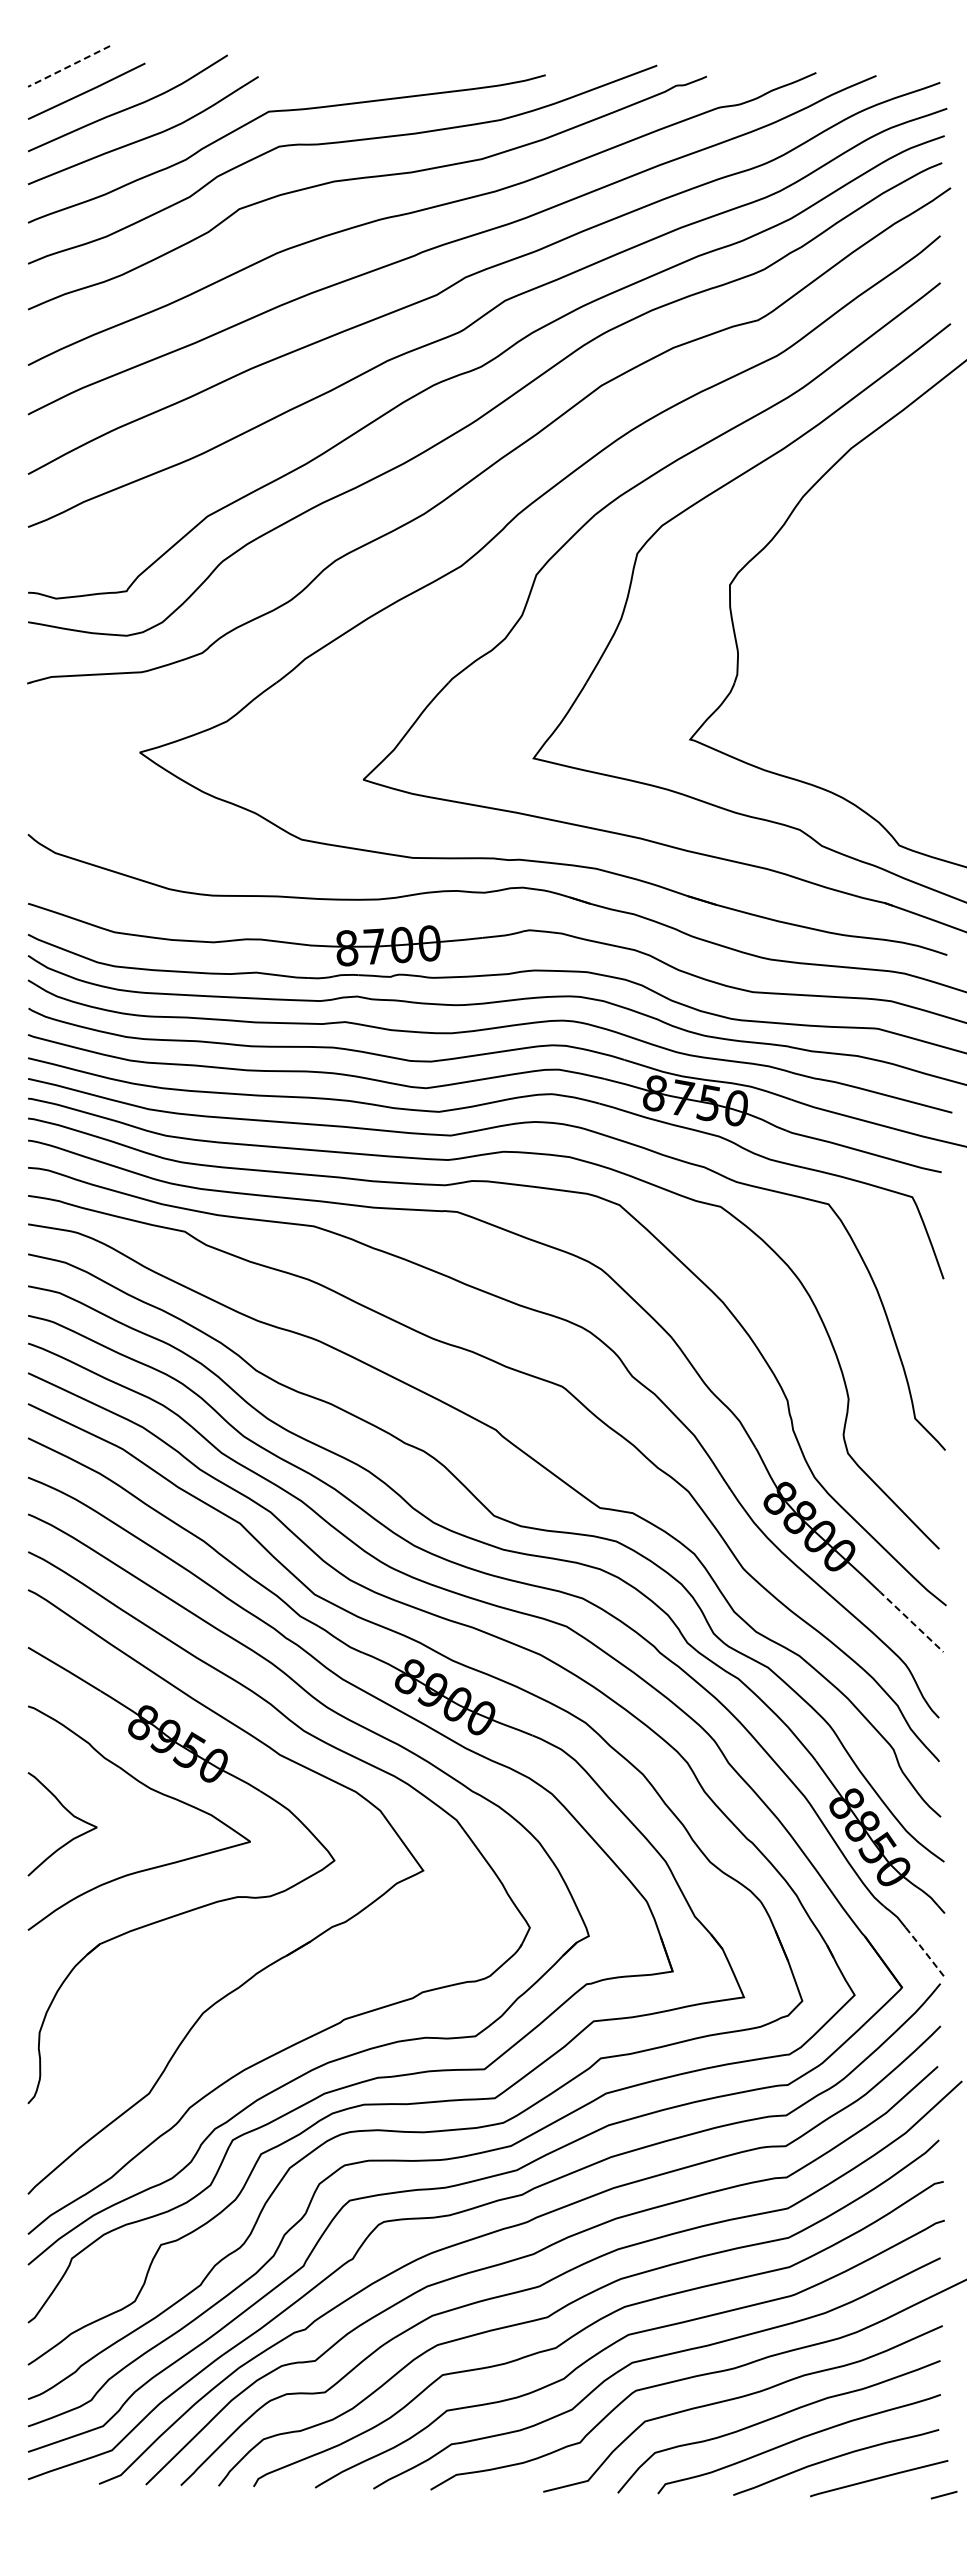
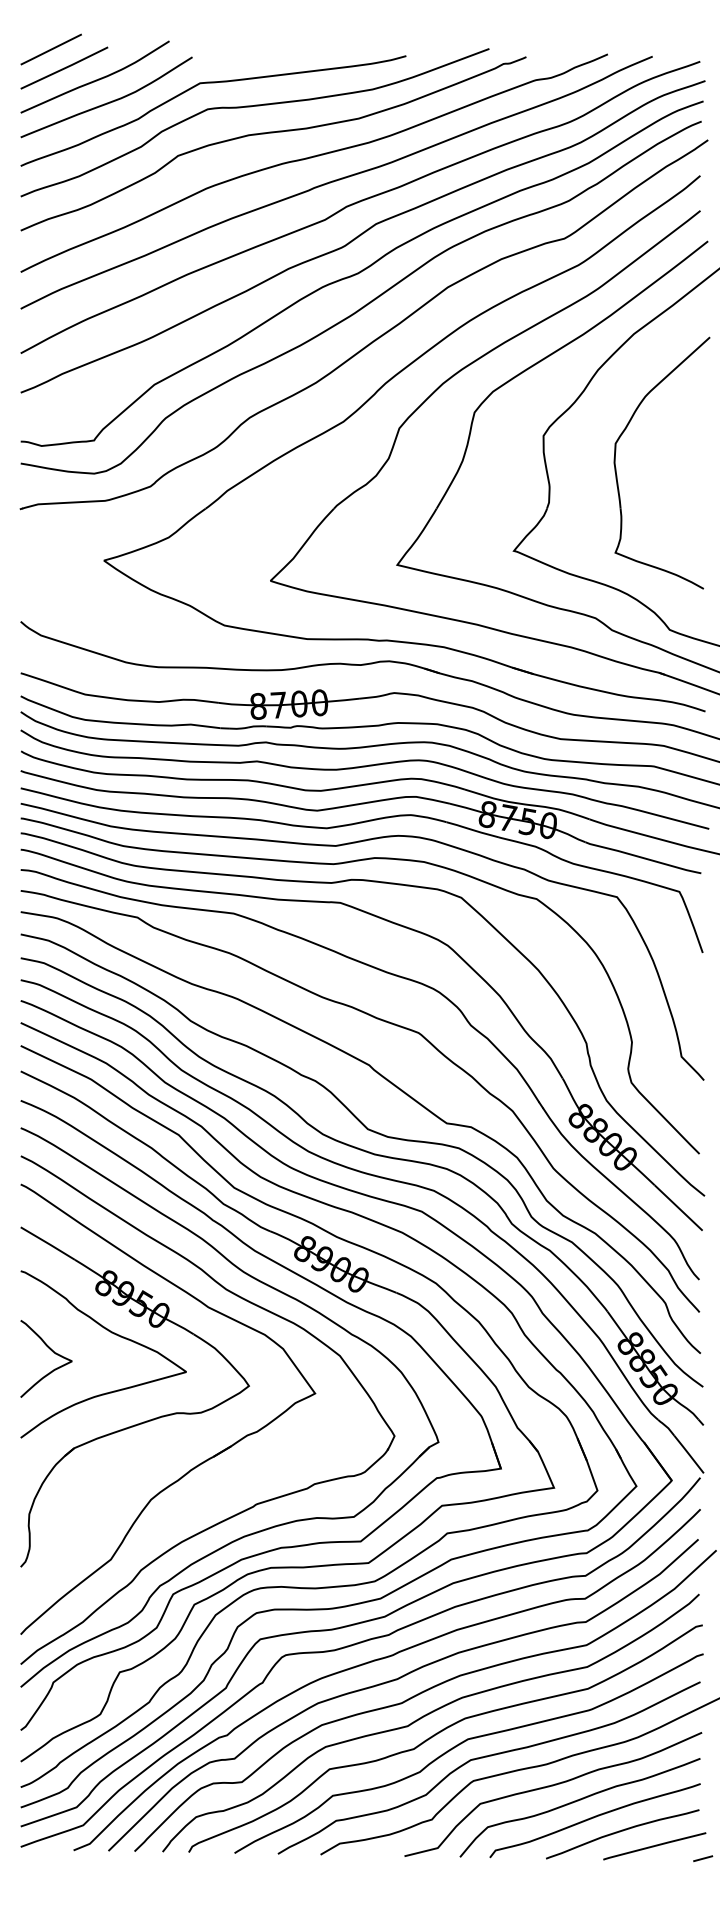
line: (68, 66) -> (50, 49), dashed -> solid
part: (827, 628) -> (616, 468), added
line: (910, 1621) -> (678, 1207), dashed -> solid
line: (925, 1952) -> (689, 1454), dashed -> solid

